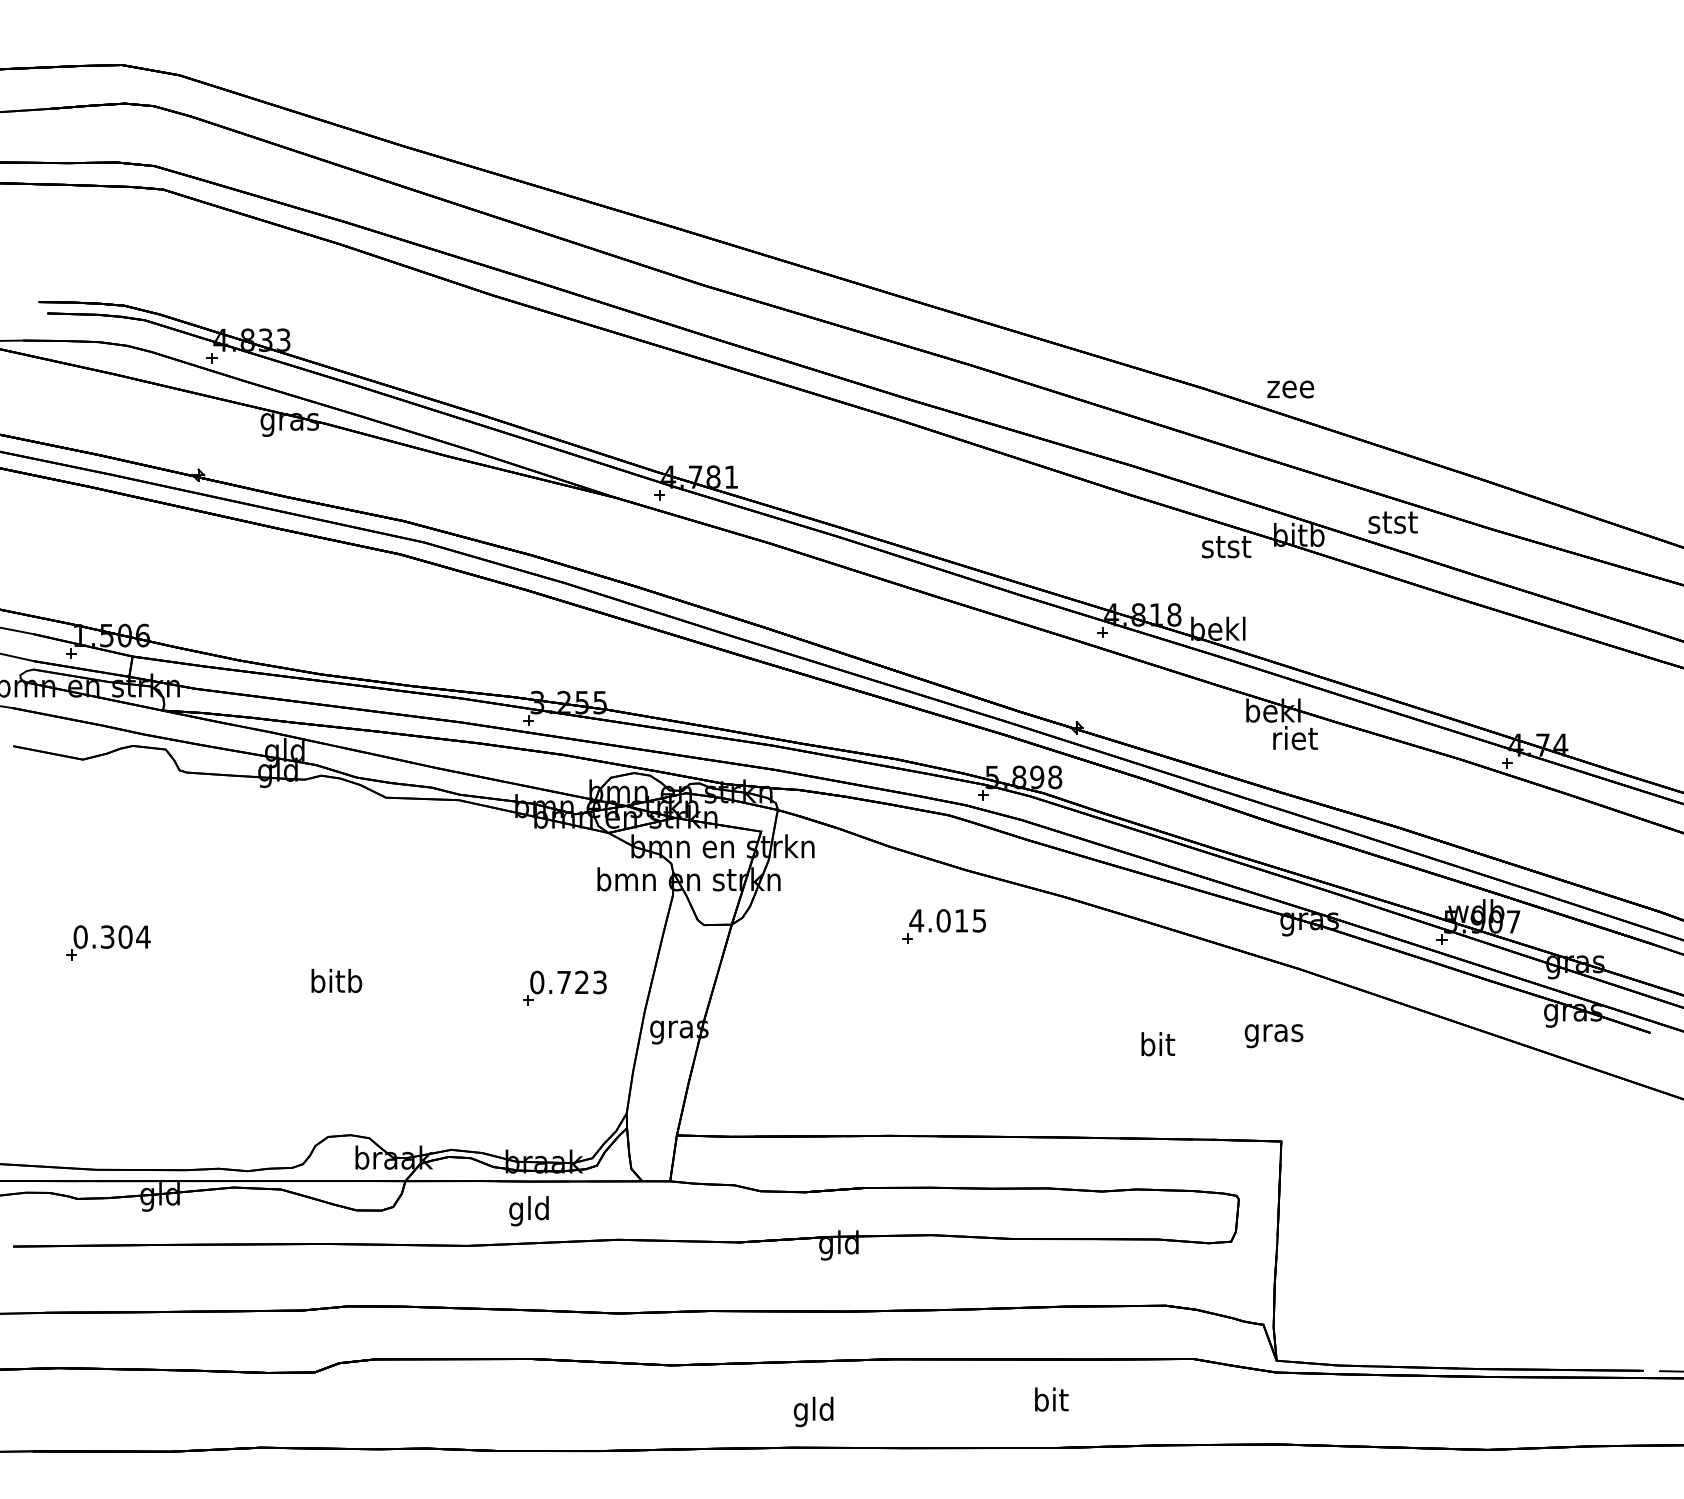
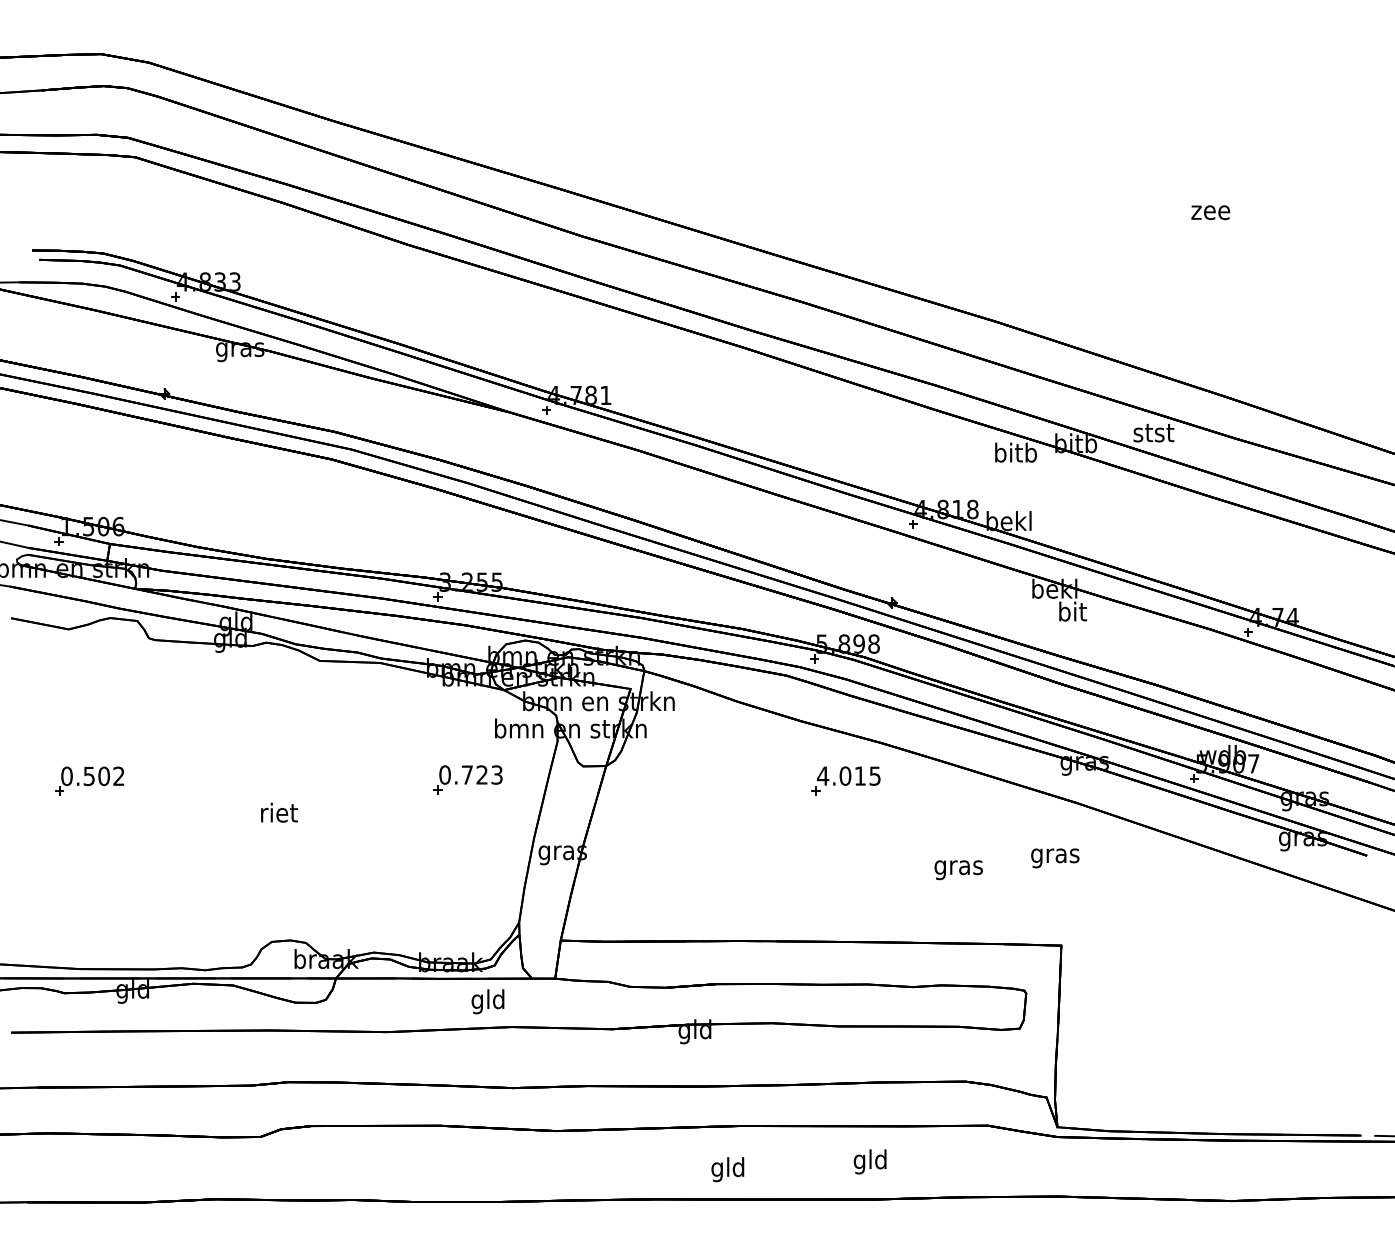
text: (1290, 389) -> (1210, 212), moved
text: (1226, 546) -> (1015, 452), stst -> bitb
text: (1295, 738) -> (1073, 611), riet -> bit
part: (943, 926) -> (845, 780), moved
text: (125, 936) -> (104, 775), 0.304 -> 0.502
text: (336, 980) -> (278, 812), bitb -> riet
part: (564, 987) -> (467, 779), moved
text: (1157, 1047) -> (958, 867), bit -> gras
text: (528, 1211) -> (487, 1001), moved
text: (1050, 1402) -> (870, 1161), bit -> gld
text: (813, 1411) -> (727, 1169), moved

